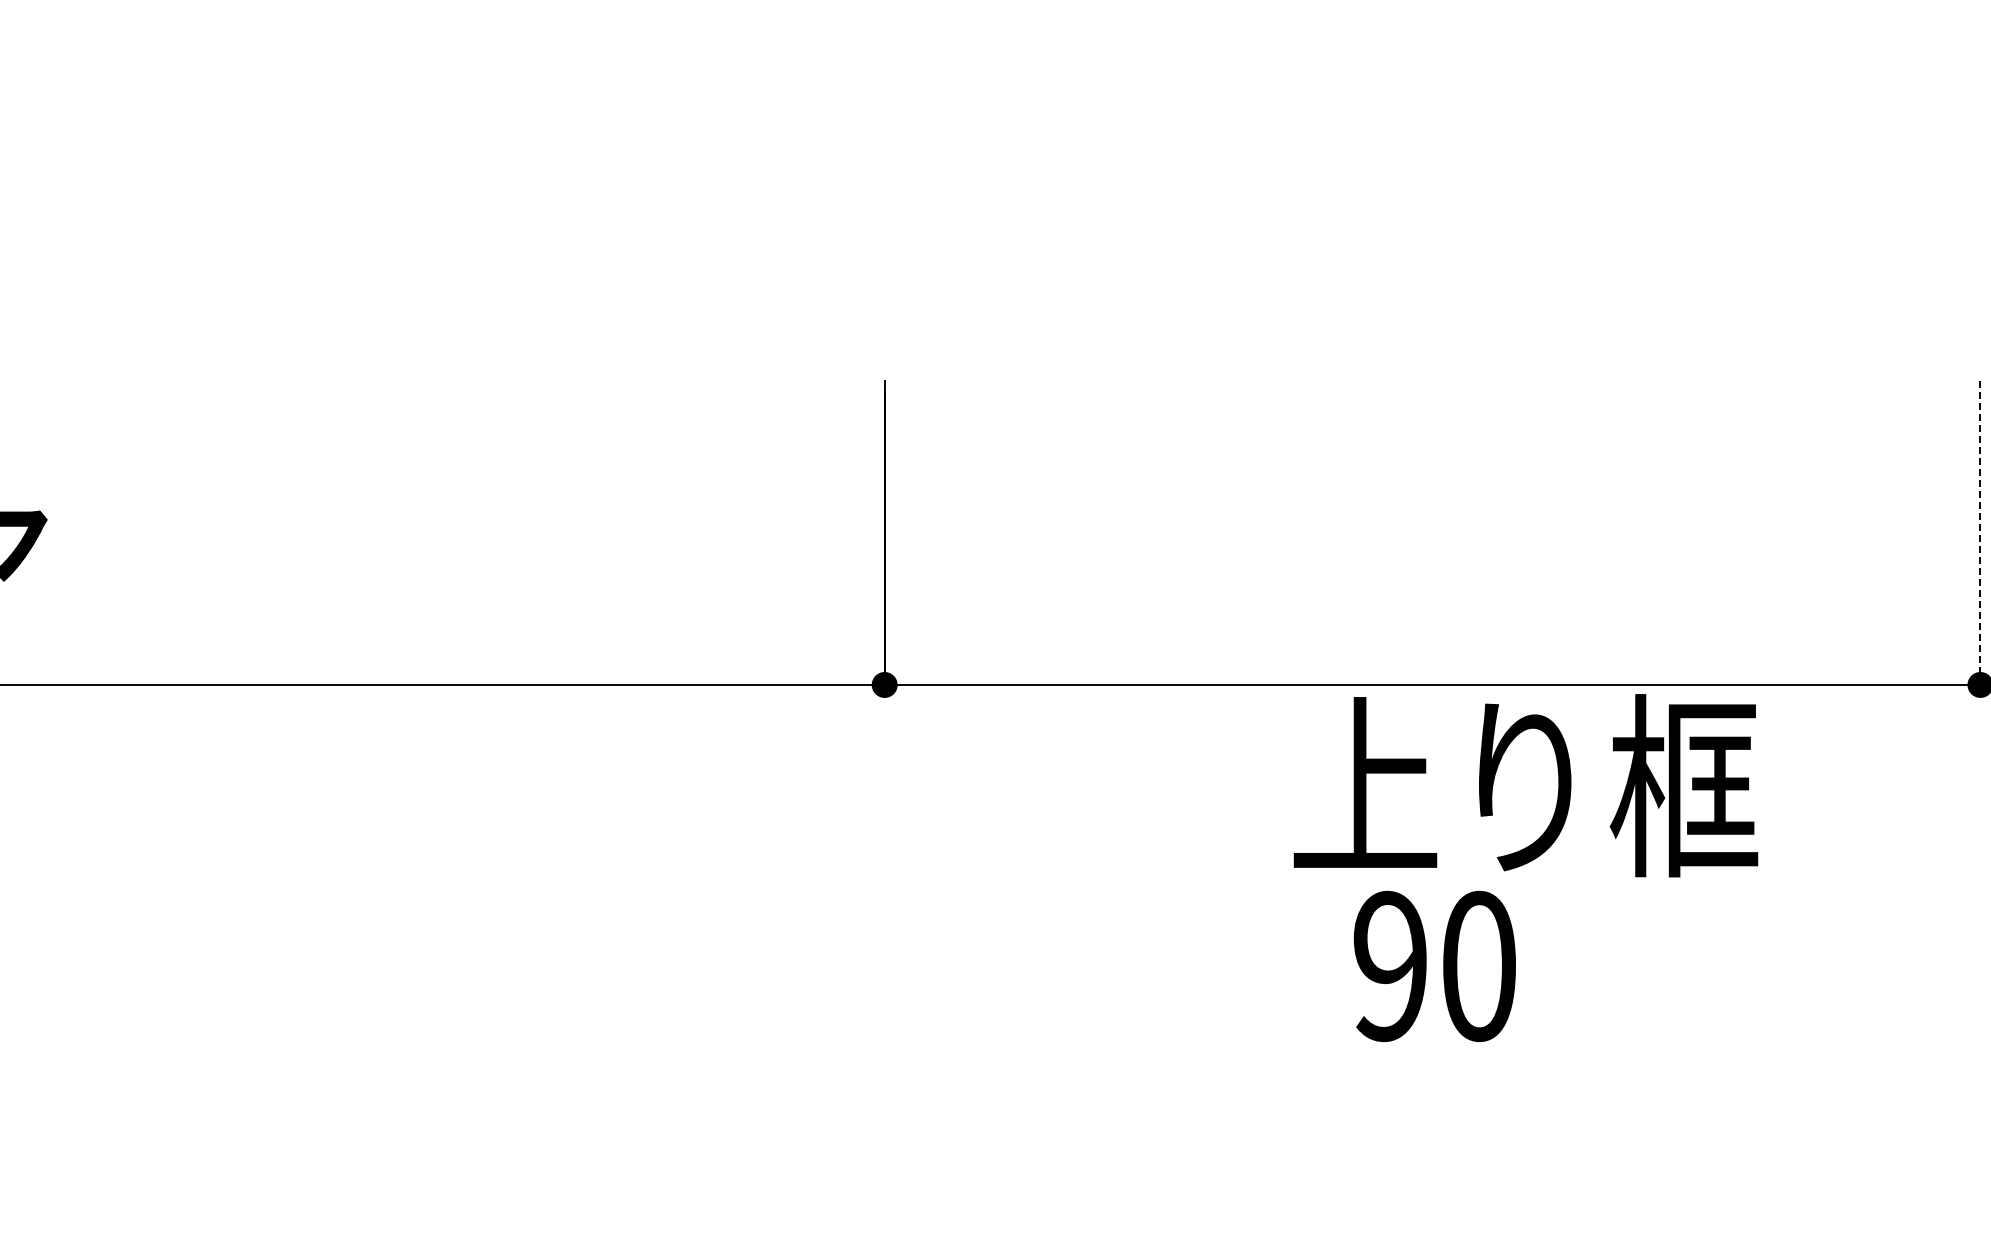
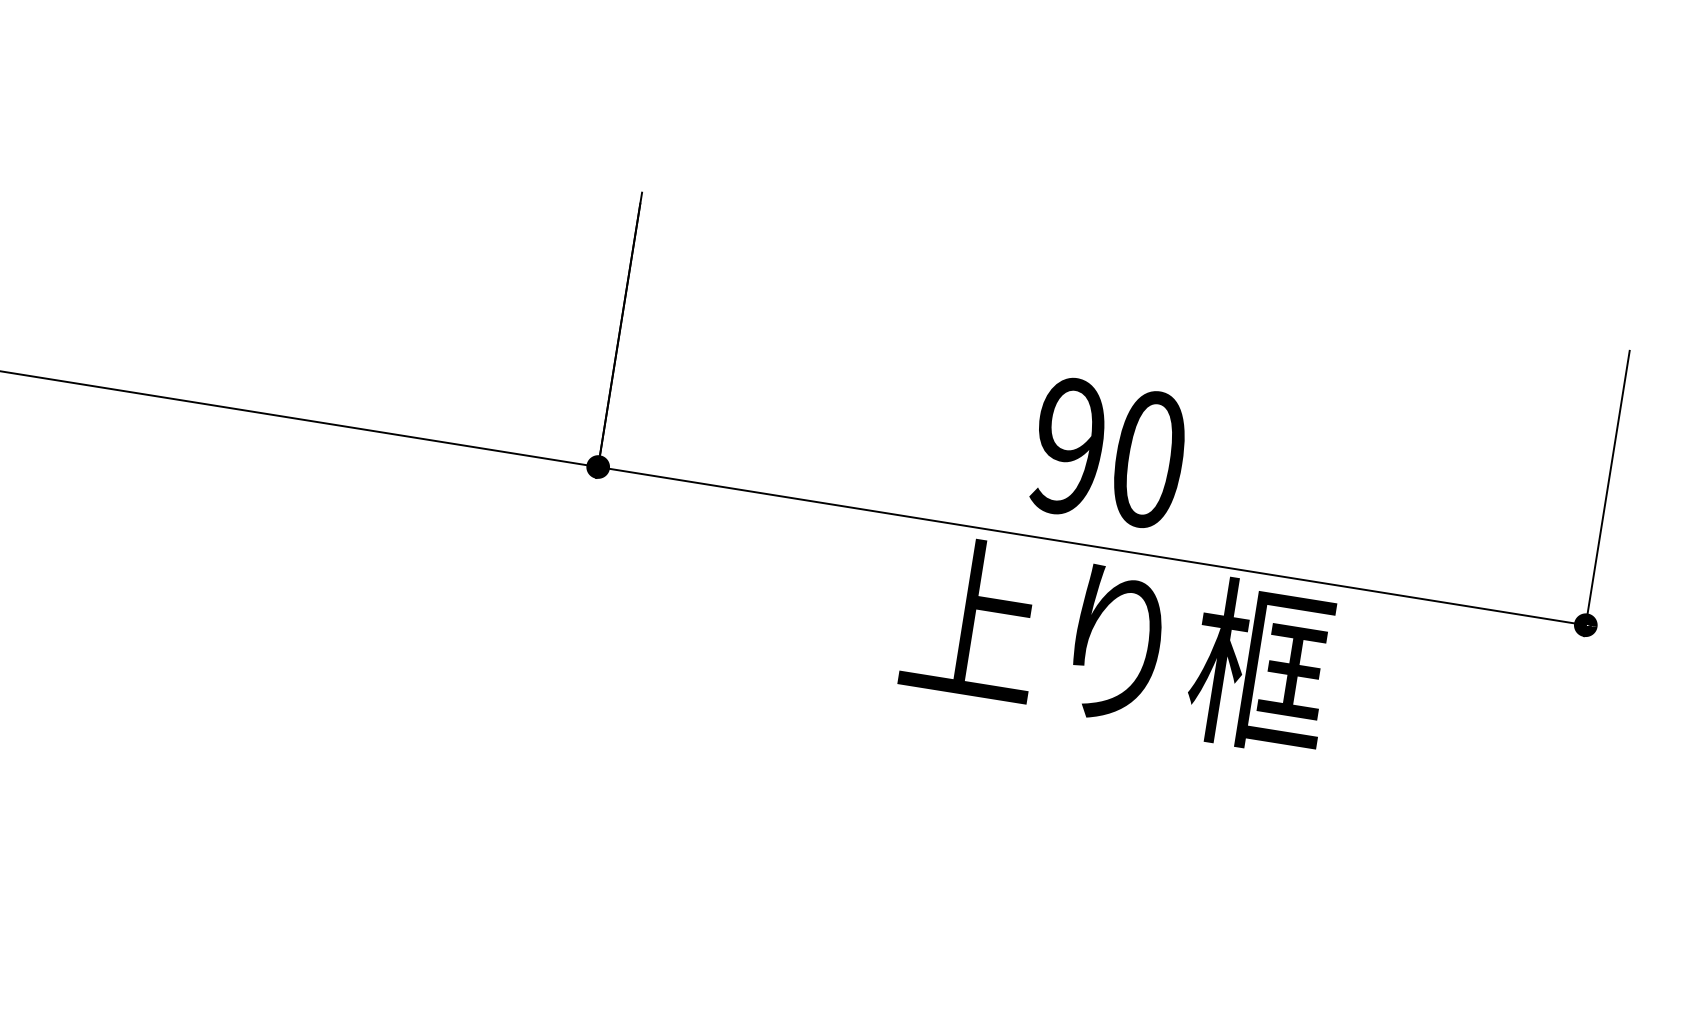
line: (1980, 539) -> (1606, 494), dashed -> solid
text: (1525, 785) -> (1117, 643), moved
text: (1434, 965) -> (1108, 452), moved

